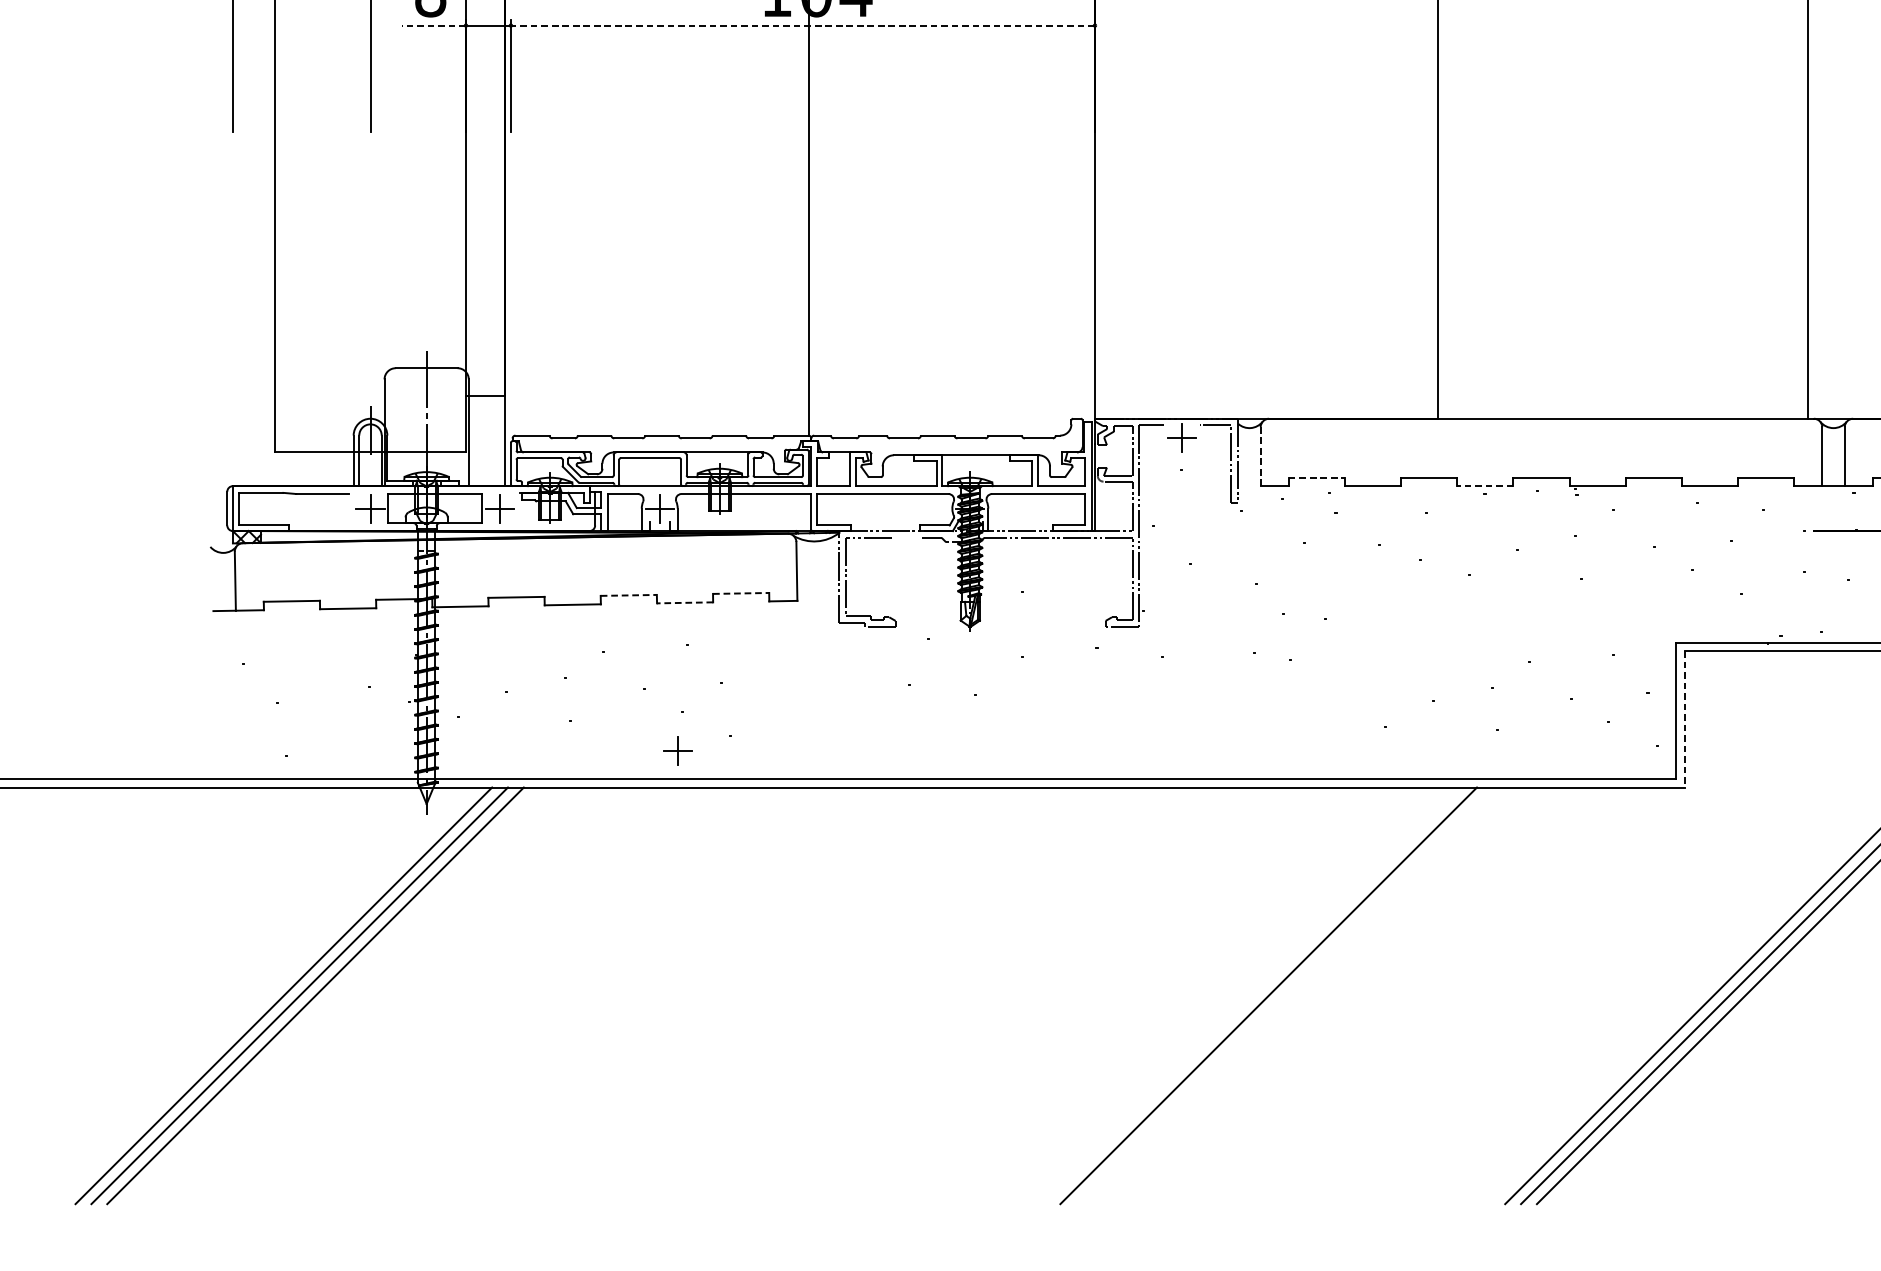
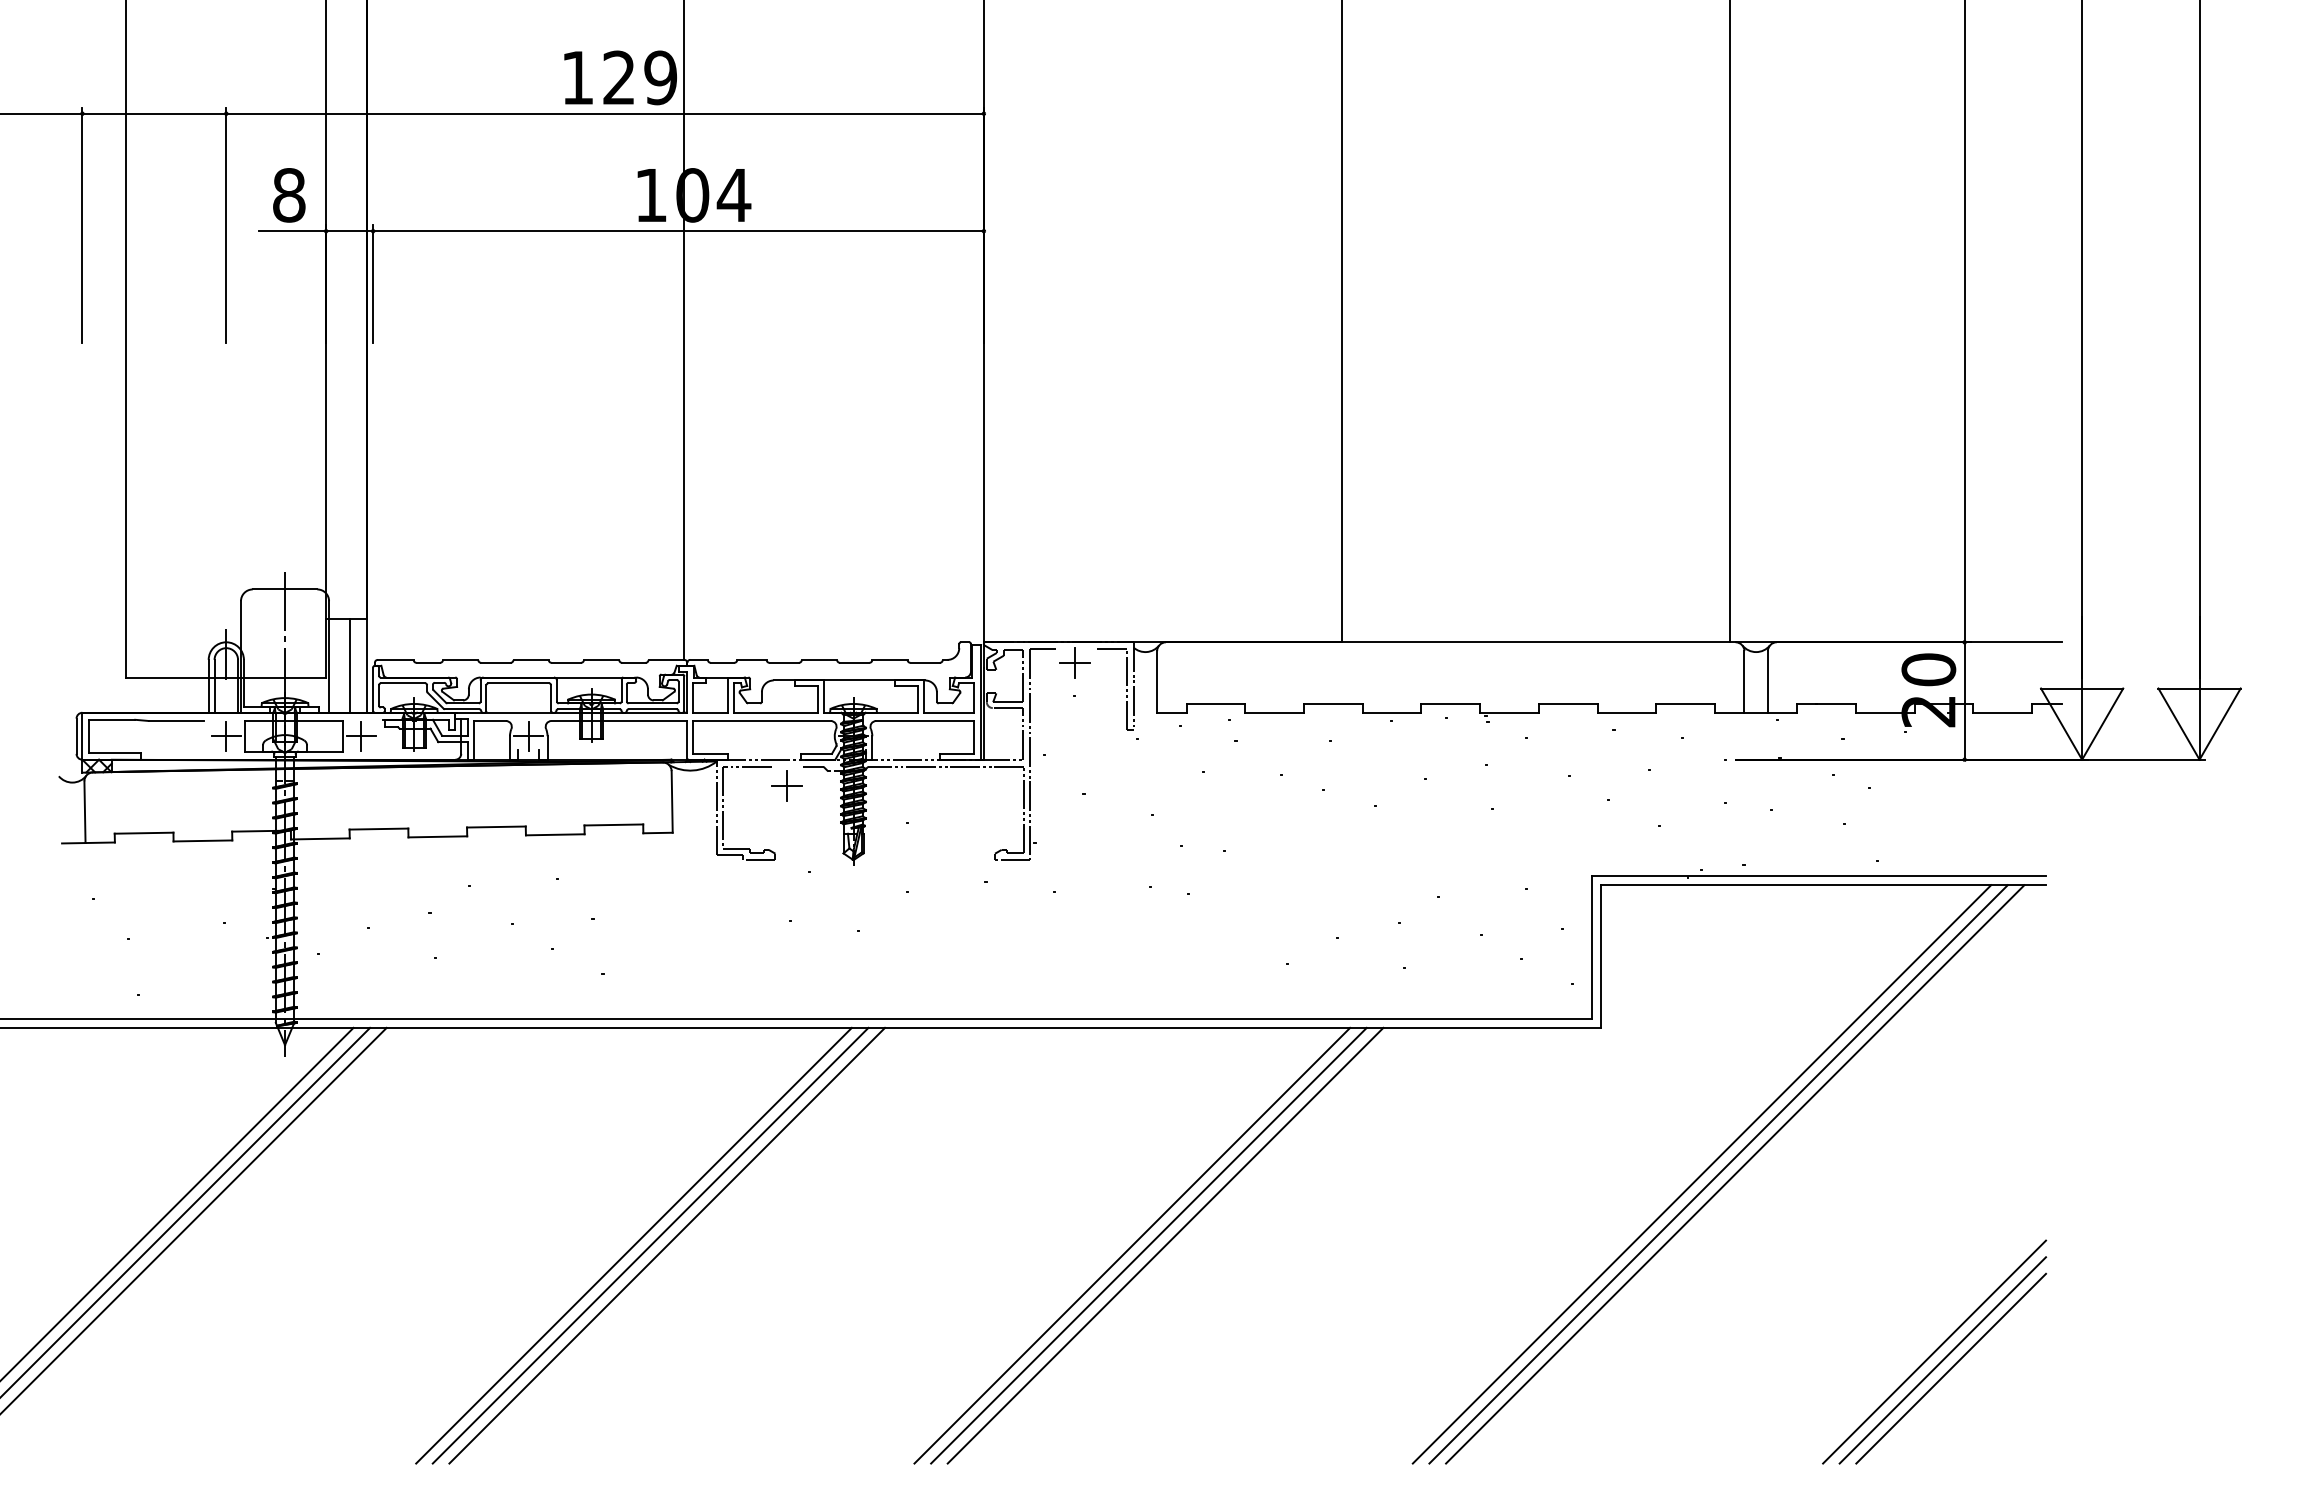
line: (433, 25) -> (292, 231), dashed -> solid
line: (802, 25) -> (678, 231), dashed -> solid
line: (488, 440) -> (349, 665), added
line: (1261, 456) -> (1157, 681), dashed -> solid
line: (1317, 477) -> (1216, 703), dashed -> solid
line: (1484, 485) -> (1391, 712), dashed -> solid
line: (741, 593) -> (614, 824), dashed -> solid
line: (628, 595) -> (496, 827), dashed -> solid
line: (684, 602) -> (554, 834), dashed -> solid
line: (1684, 720) -> (1600, 957), dashed -> solid
part: (677, 750) -> (786, 785), moved
line: (759, 995) -> (633, 1245), added
line: (776, 995) -> (650, 1245), added
line: (792, 995) -> (667, 1245), added
line: (1237, 995) -> (1132, 1245), added
line: (1252, 995) -> (1148, 1245), added

